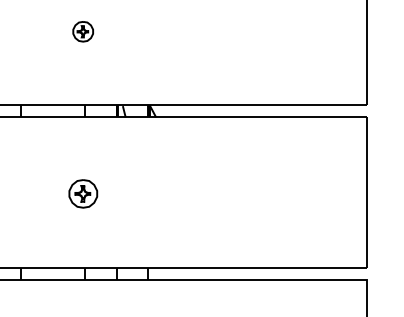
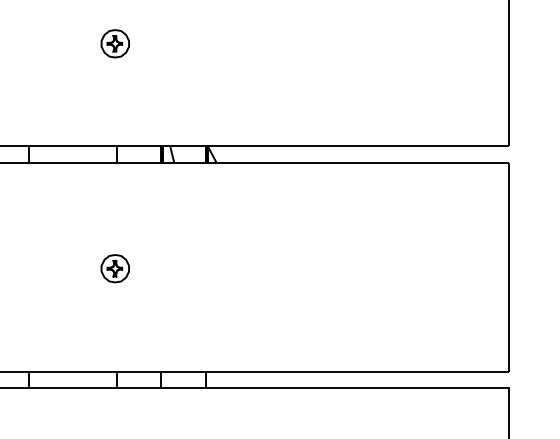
part: (82, 193) -> (114, 268), size x0.71

